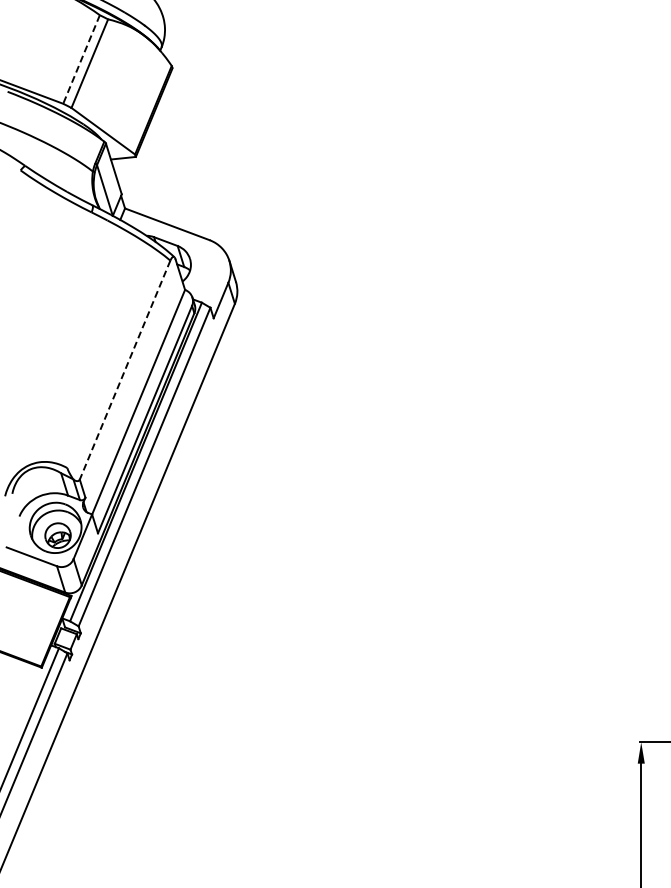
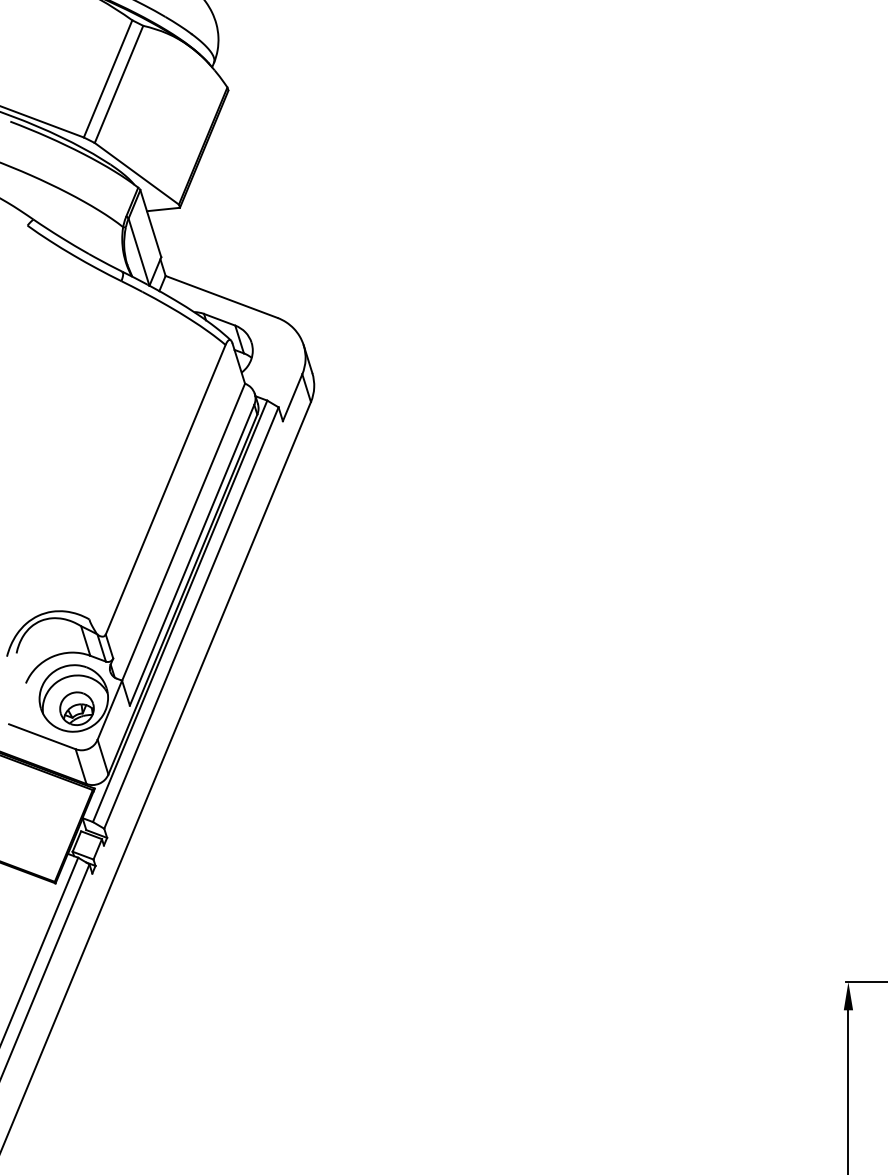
line: (81, 59) -> (108, 78), dashed -> solid
line: (124, 370) -> (164, 490), dashed -> solid

